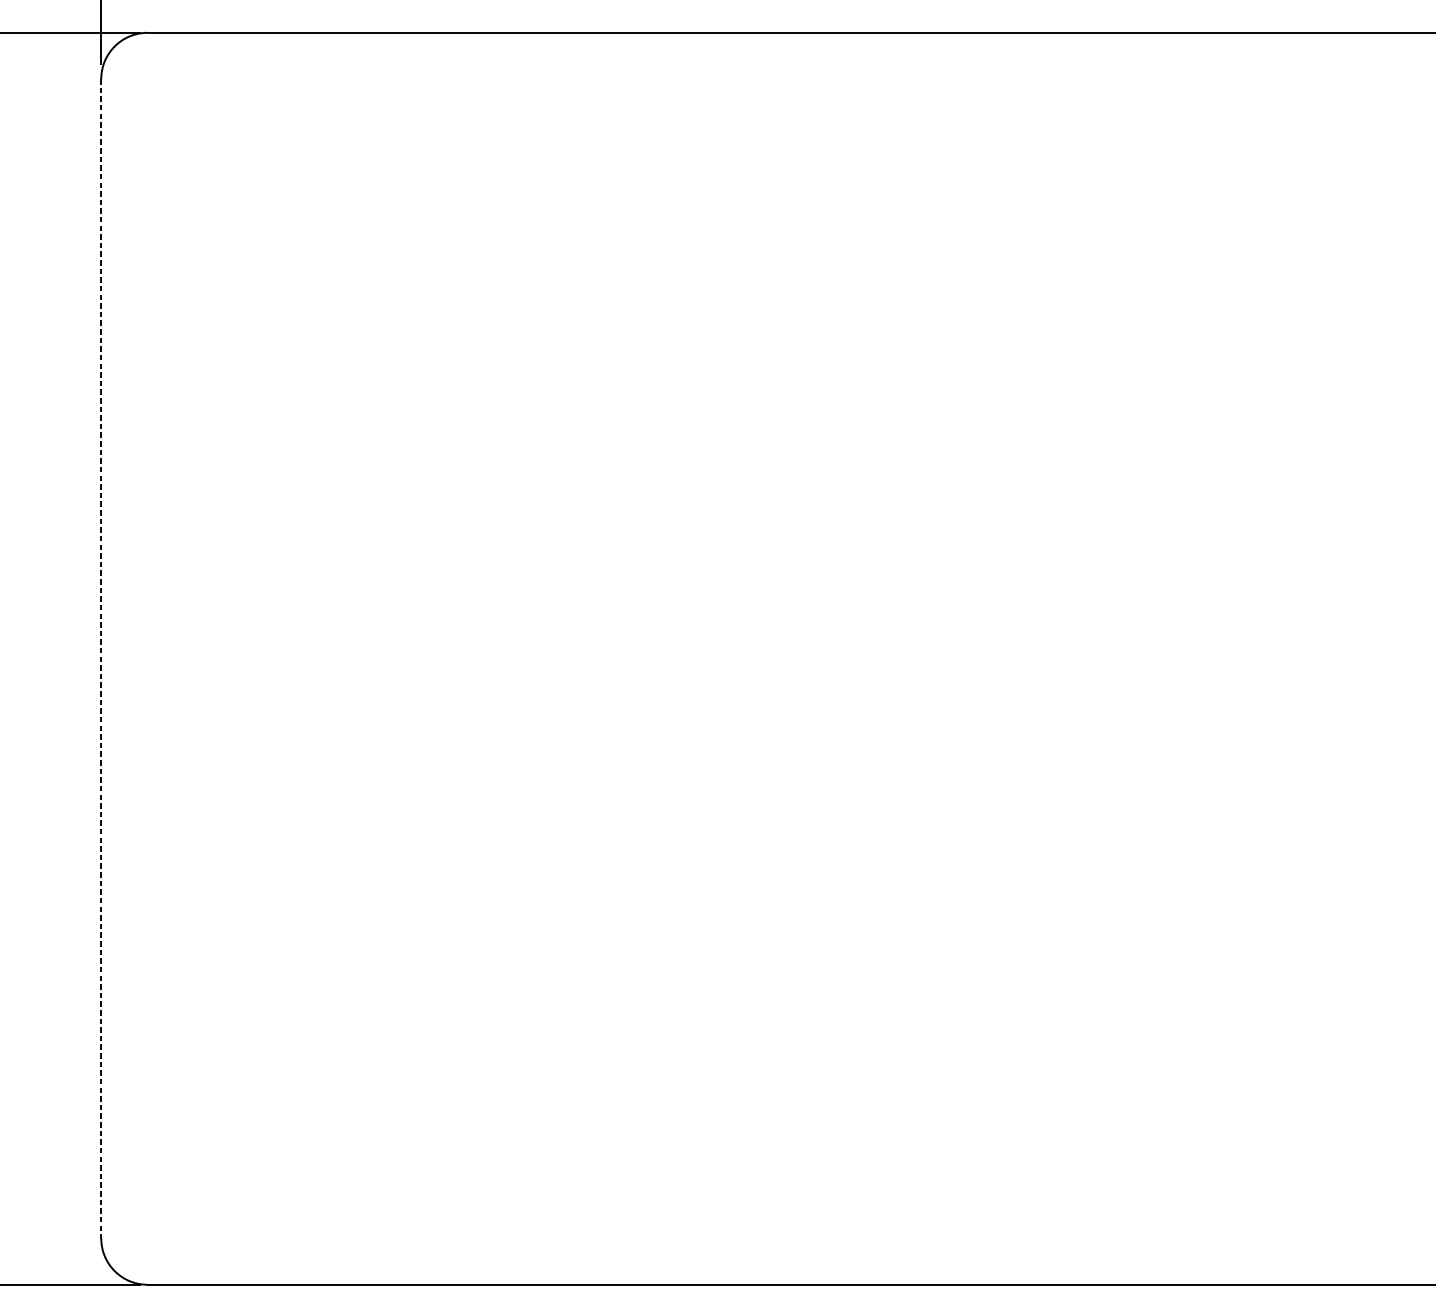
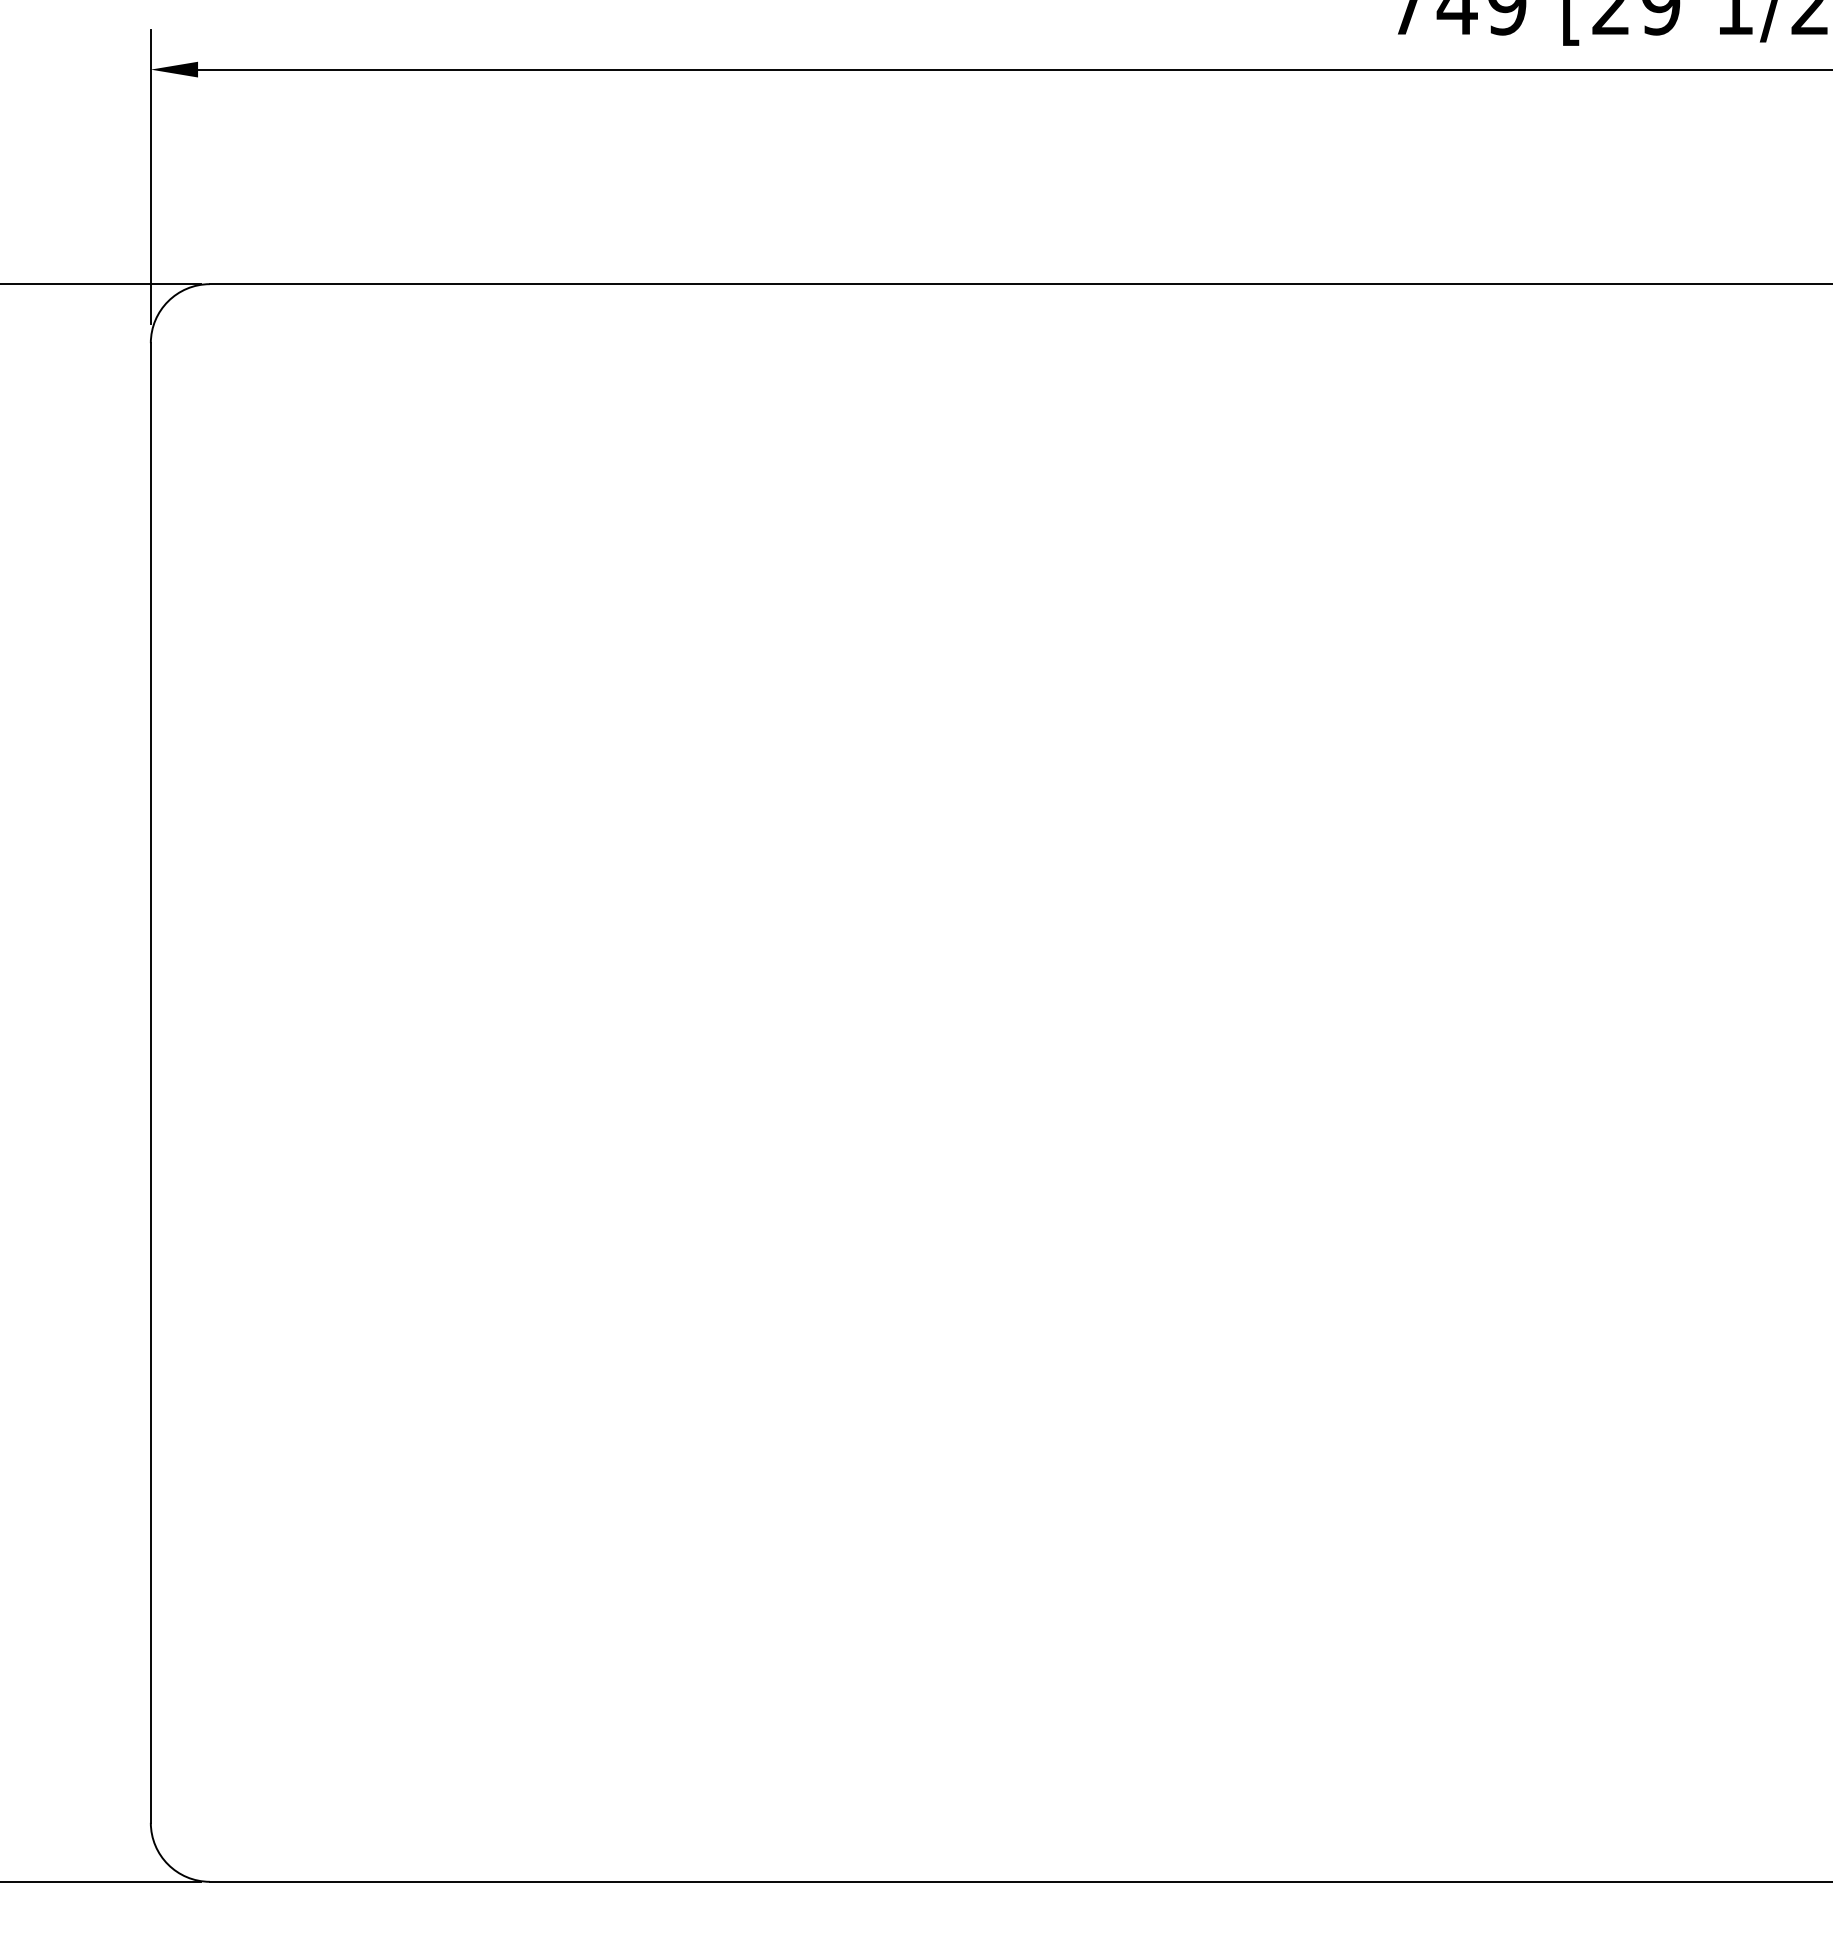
line: (101, 658) -> (150, 1082), dashed -> solid

